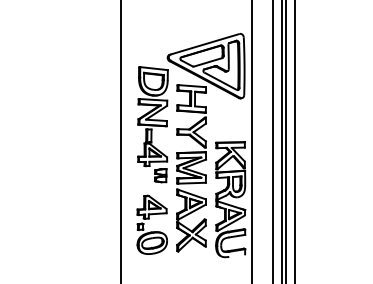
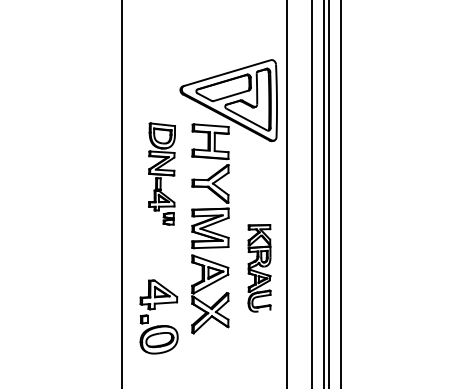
part: (152, 124) -> (161, 173), size x0.7
part: (230, 199) -> (259, 268), size x0.6
part: (149, 218) -> (155, 309), moved

